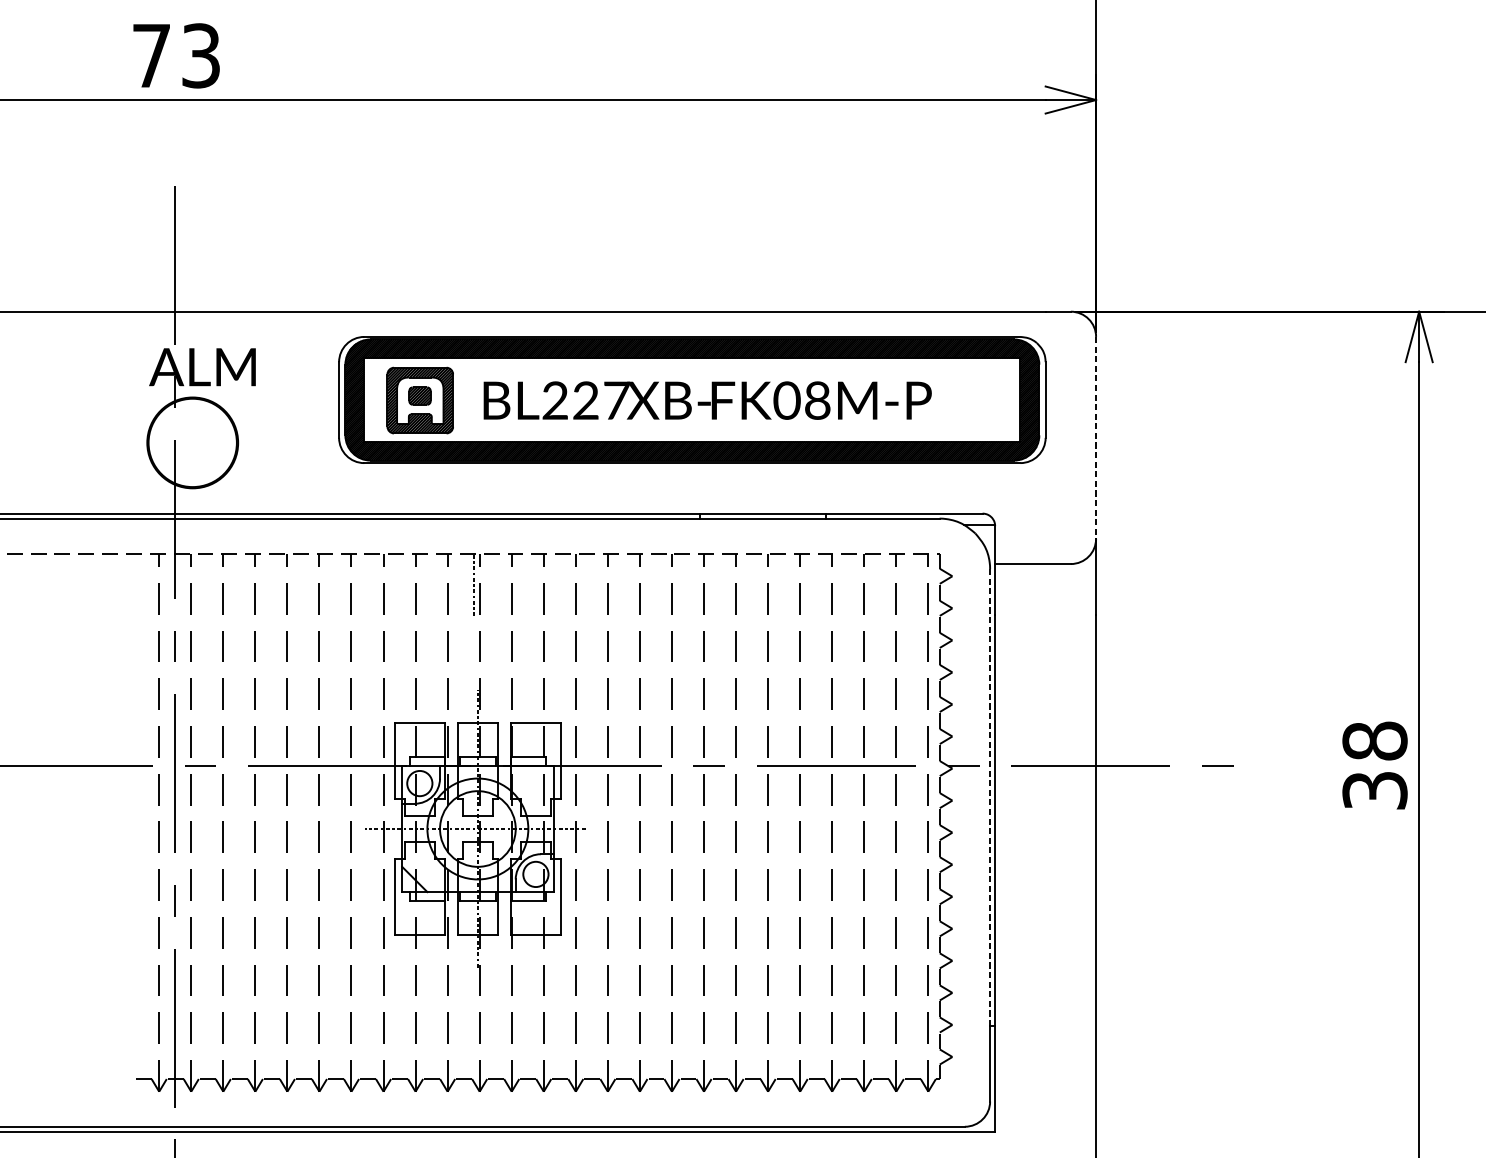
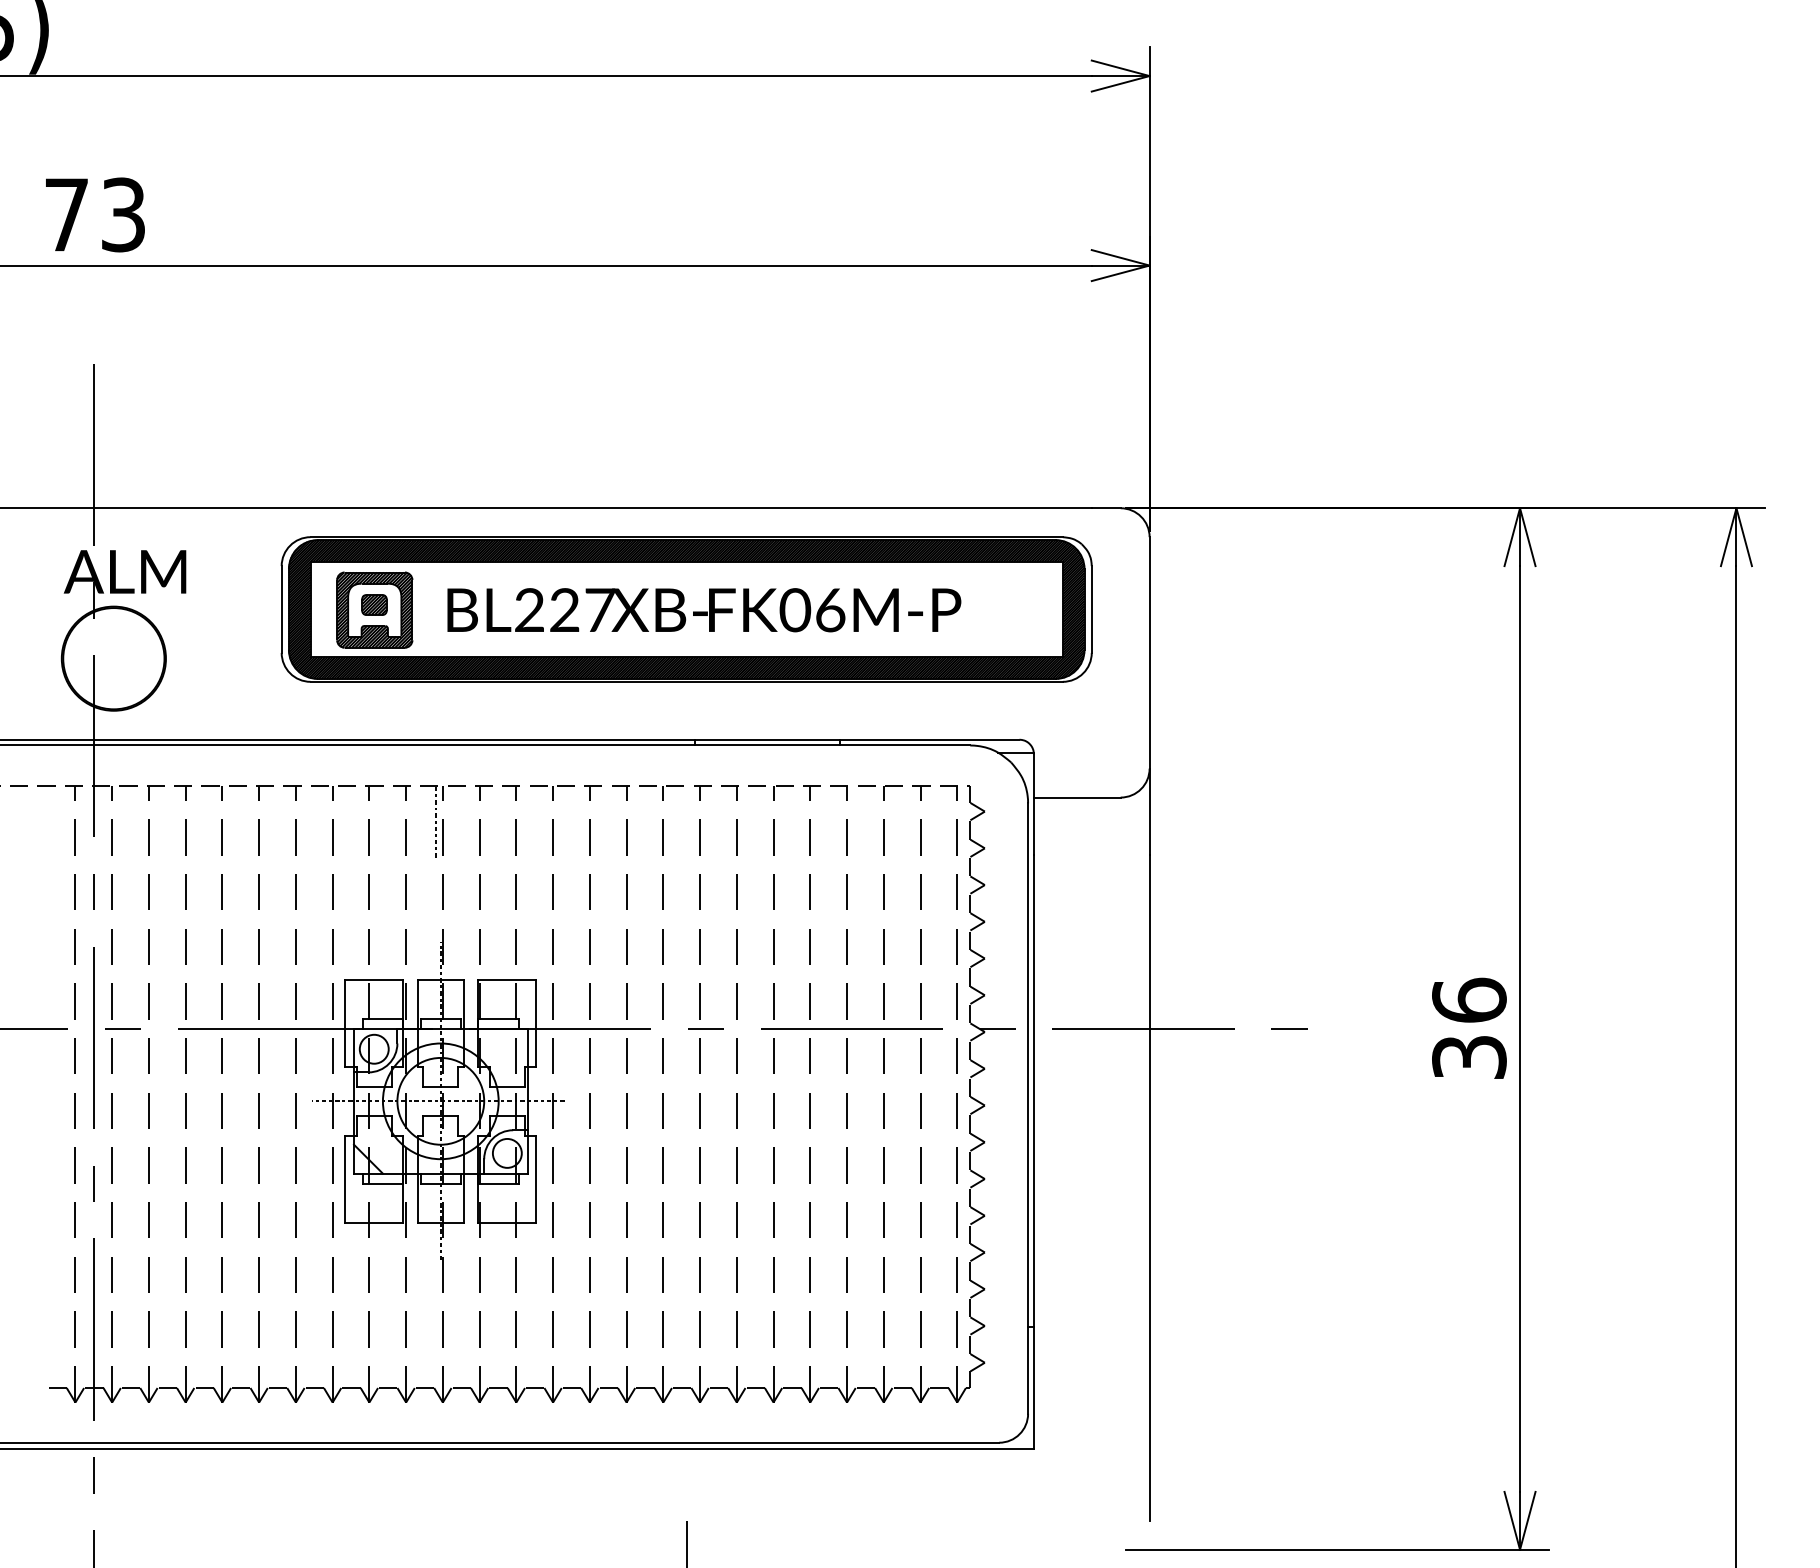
text: (817, 400) -> (830, 610), FK08M-P -> FK06M-P
line: (1096, 437) -> (1149, 652), dashed -> solid
text: (1375, 740) -> (1469, 999), 38 -> 36
line: (990, 797) -> (1028, 1065), dashed -> solid

